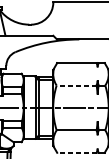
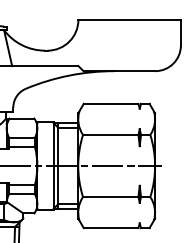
line: (76, 85) -> (110, 134), dashed -> solid
line: (76, 153) -> (110, 228), dashed -> solid

